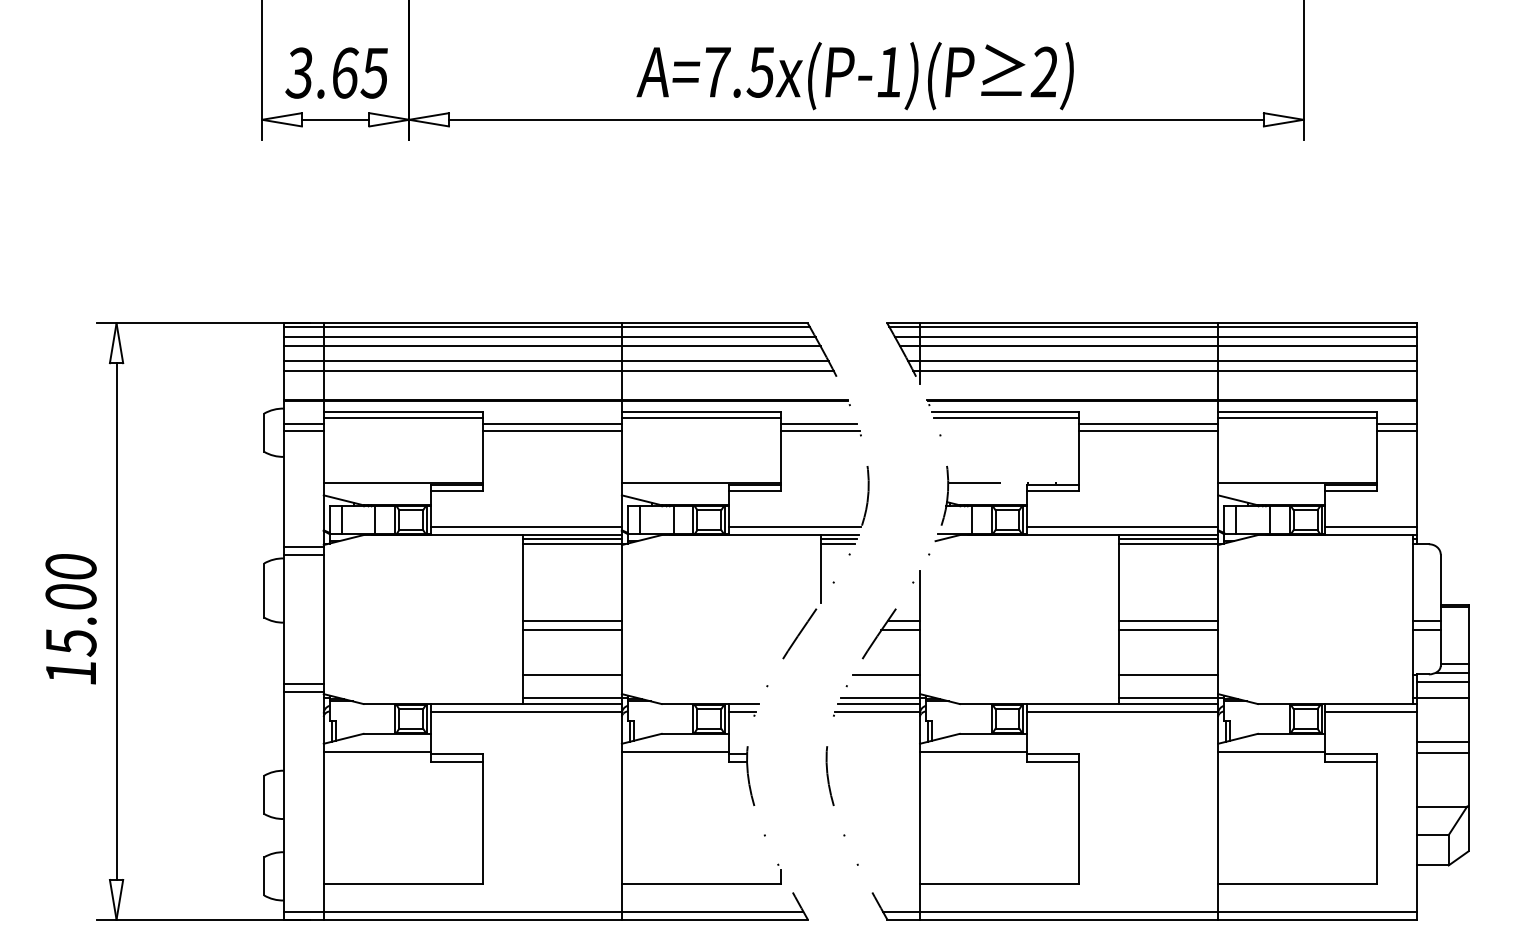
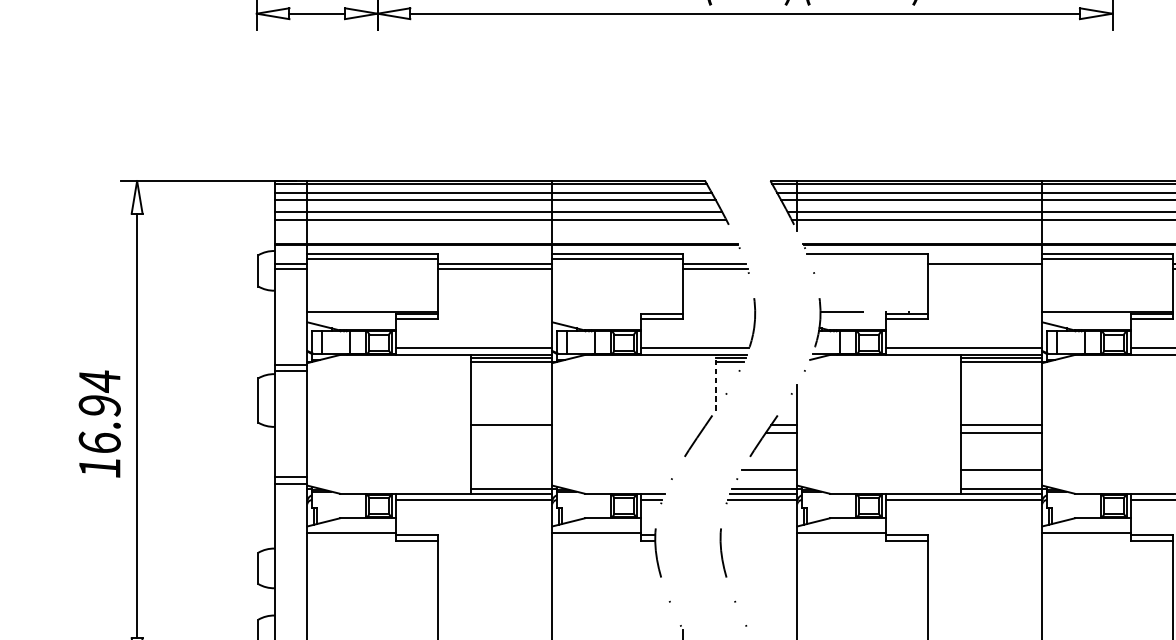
line: (1006, 417) -> (868, 258), removed
line: (1148, 431) -> (985, 269), removed
line: (700, 482) -> (616, 311), removed
line: (820, 568) -> (715, 382), solid -> dashed
text: (70, 605) -> (99, 412), 15.00 -> 16.94
line: (571, 630) -> (510, 433), removed
line: (571, 674) -> (510, 469), removed

